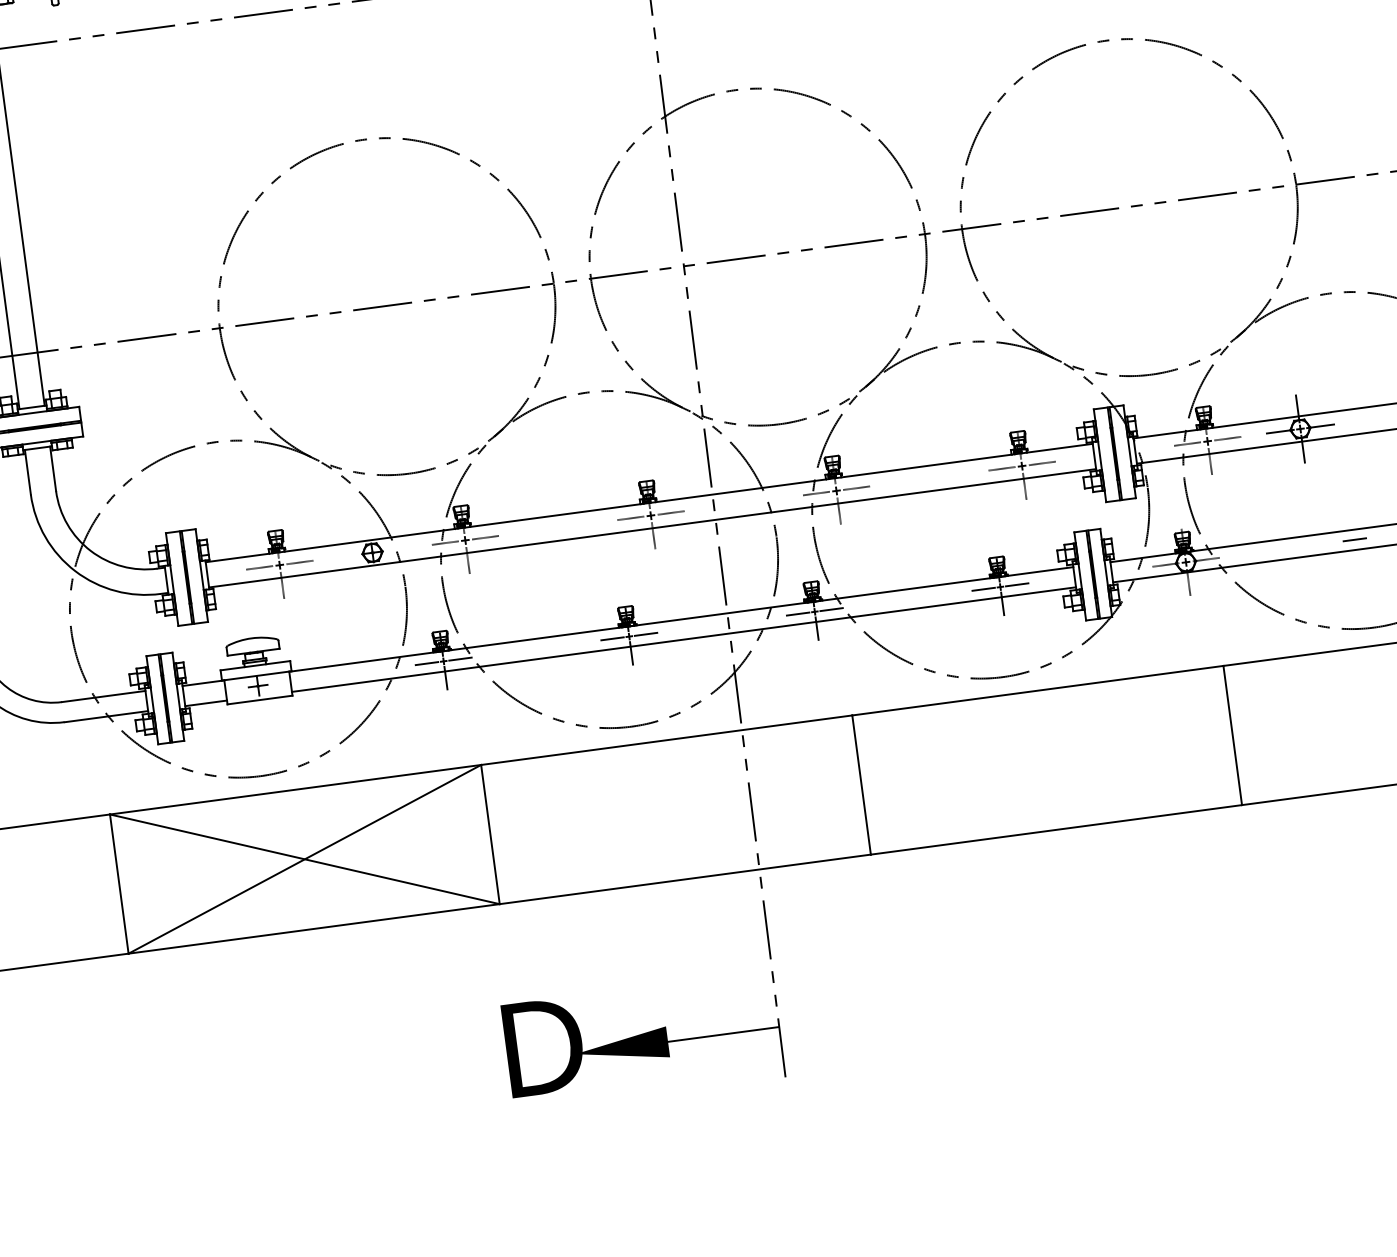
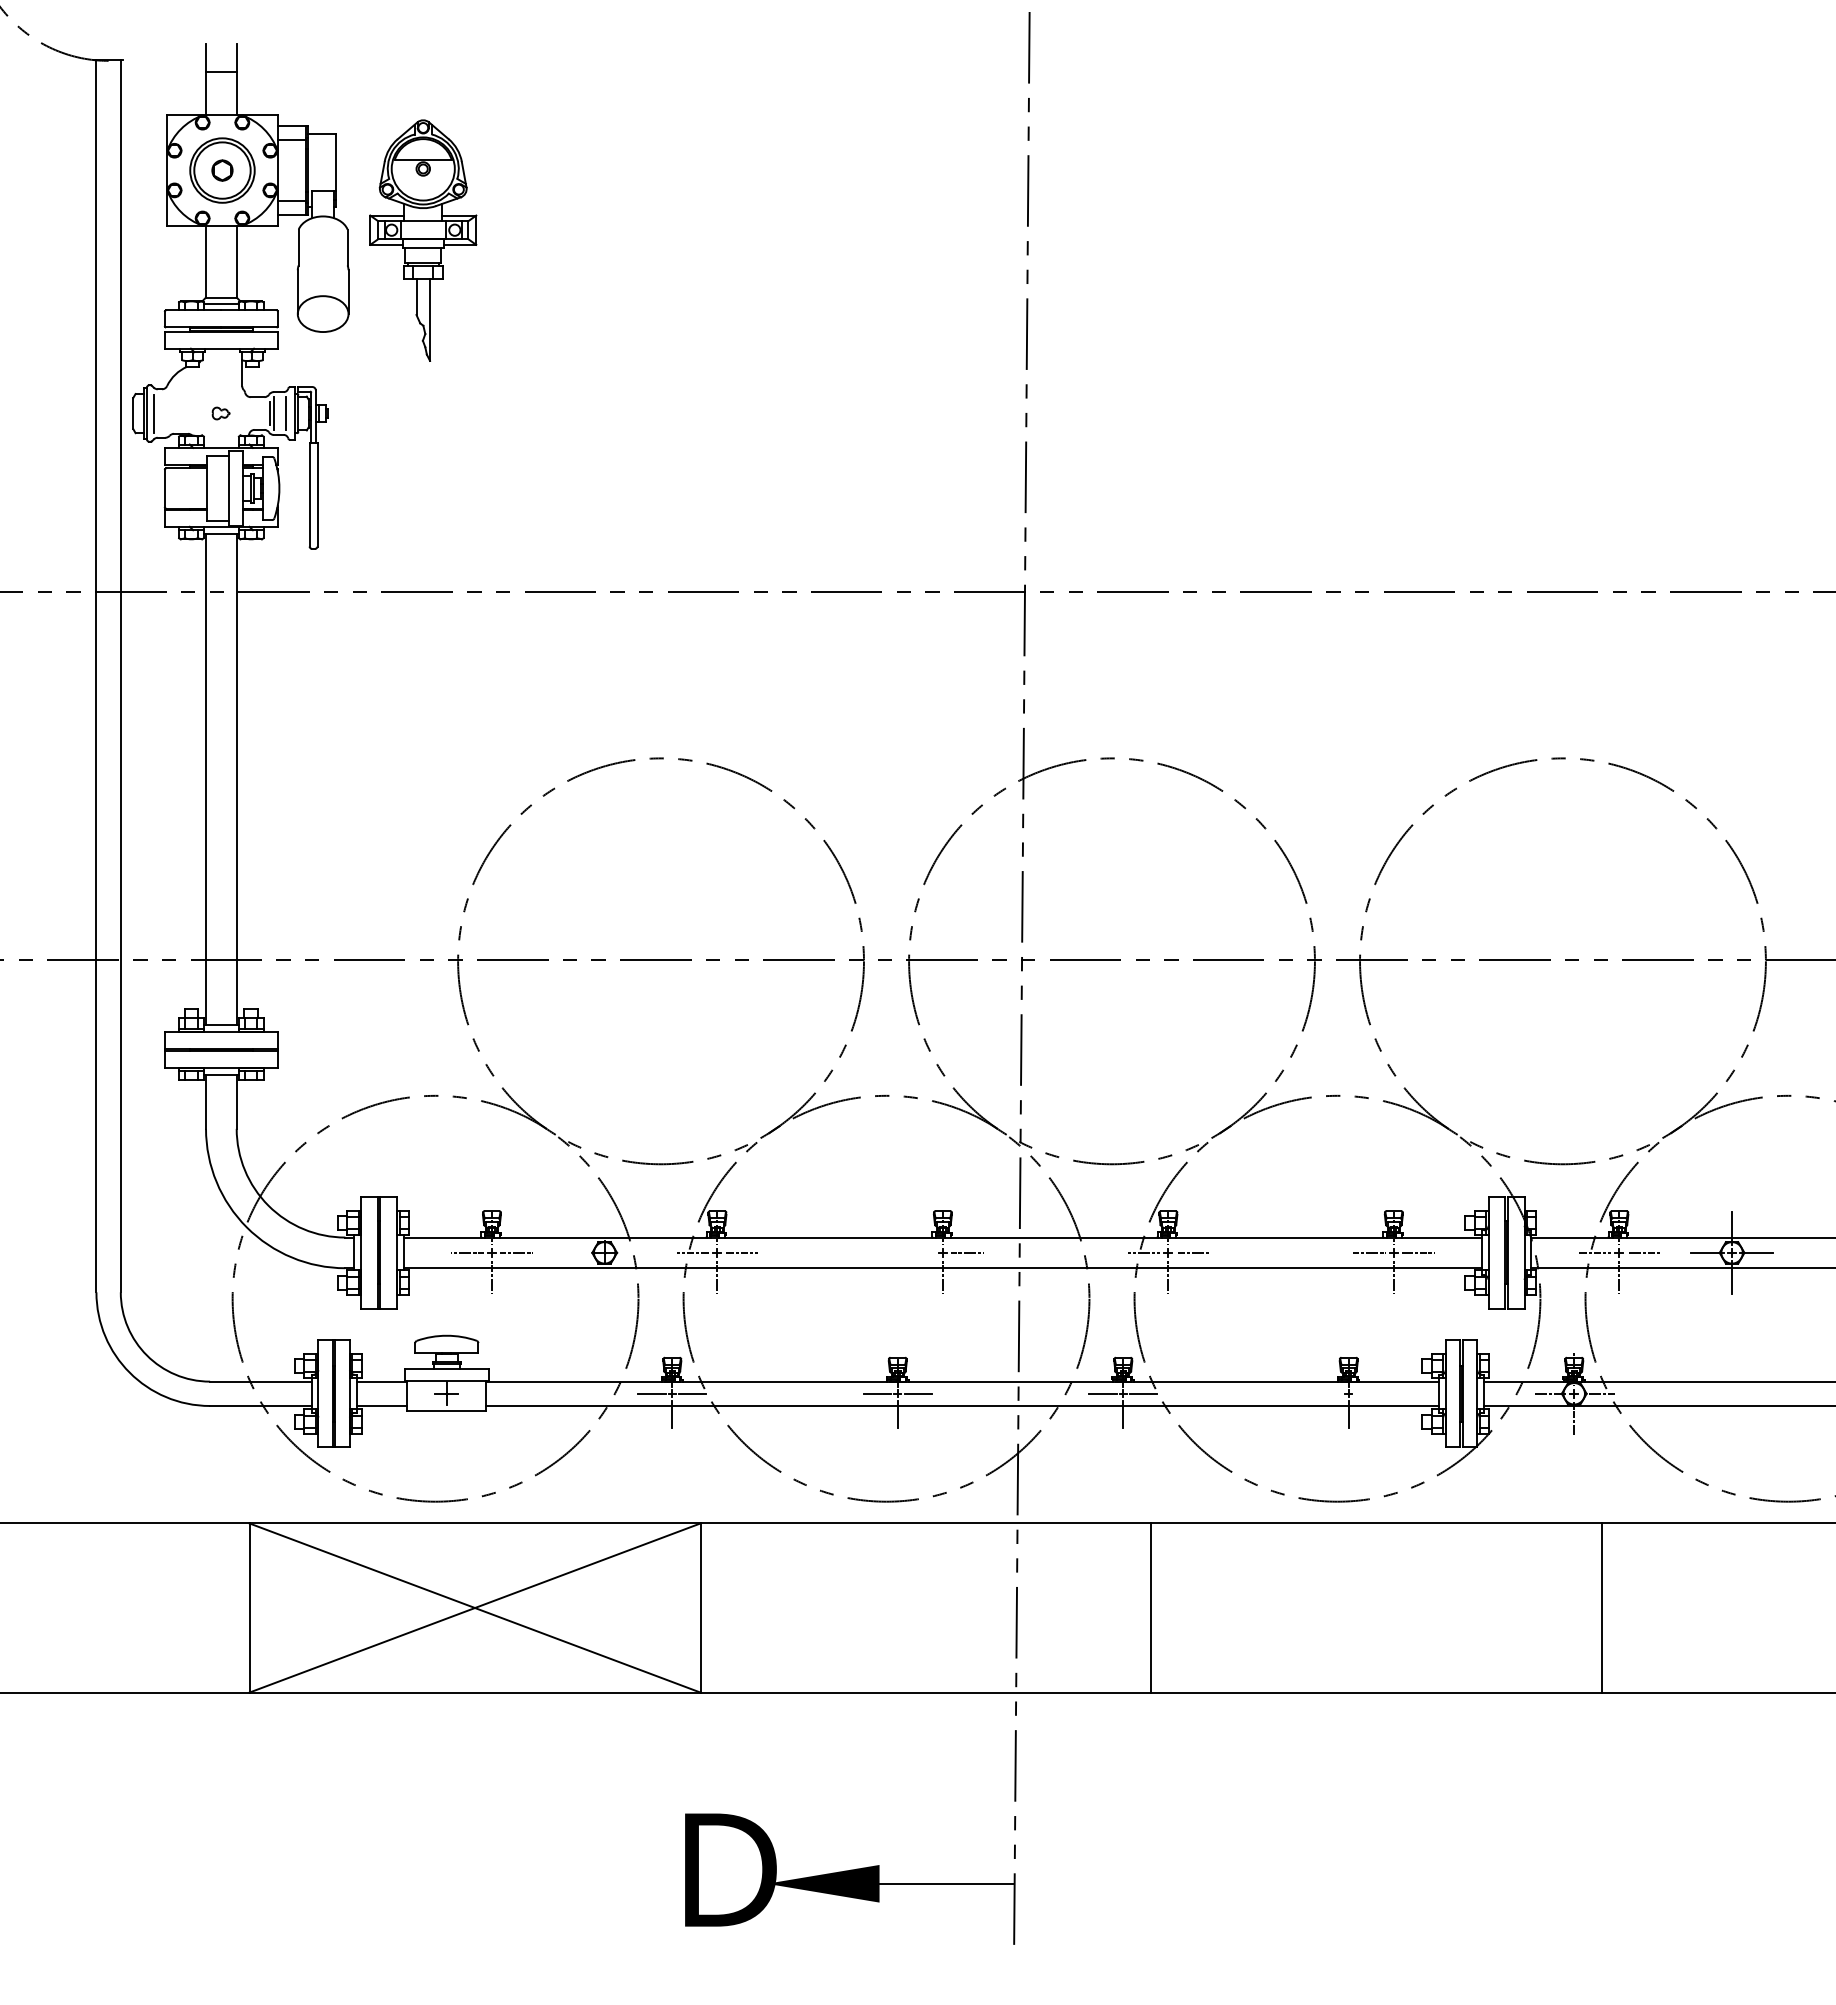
line: (630, 518) -> (918, 1252), removed
line: (1354, 539) -> (1779, 1393), removed
line: (1016, 584) -> (1368, 1393), removed
line: (983, 589) -> (1328, 1393), removed

